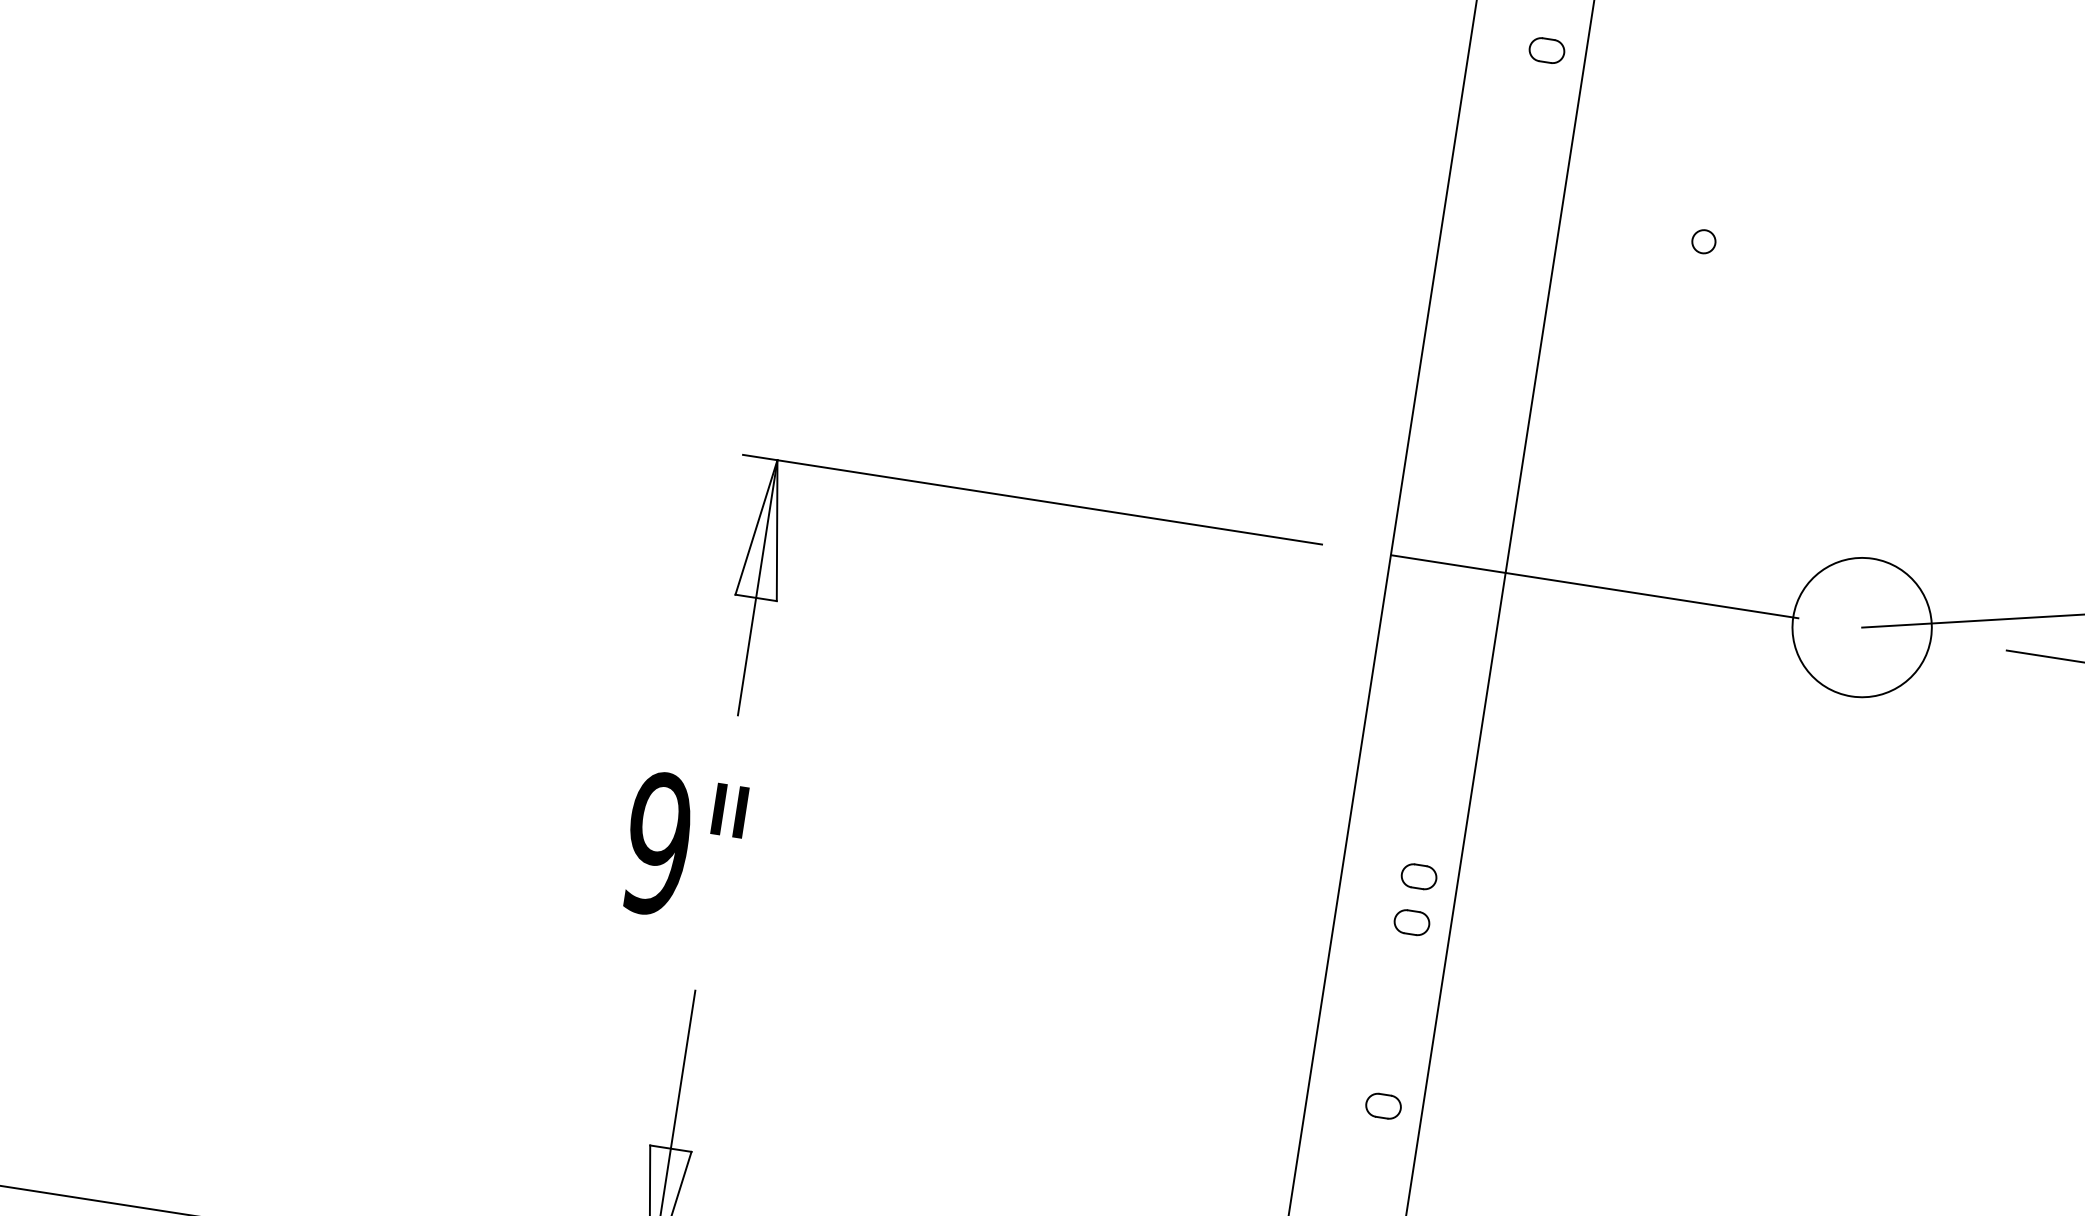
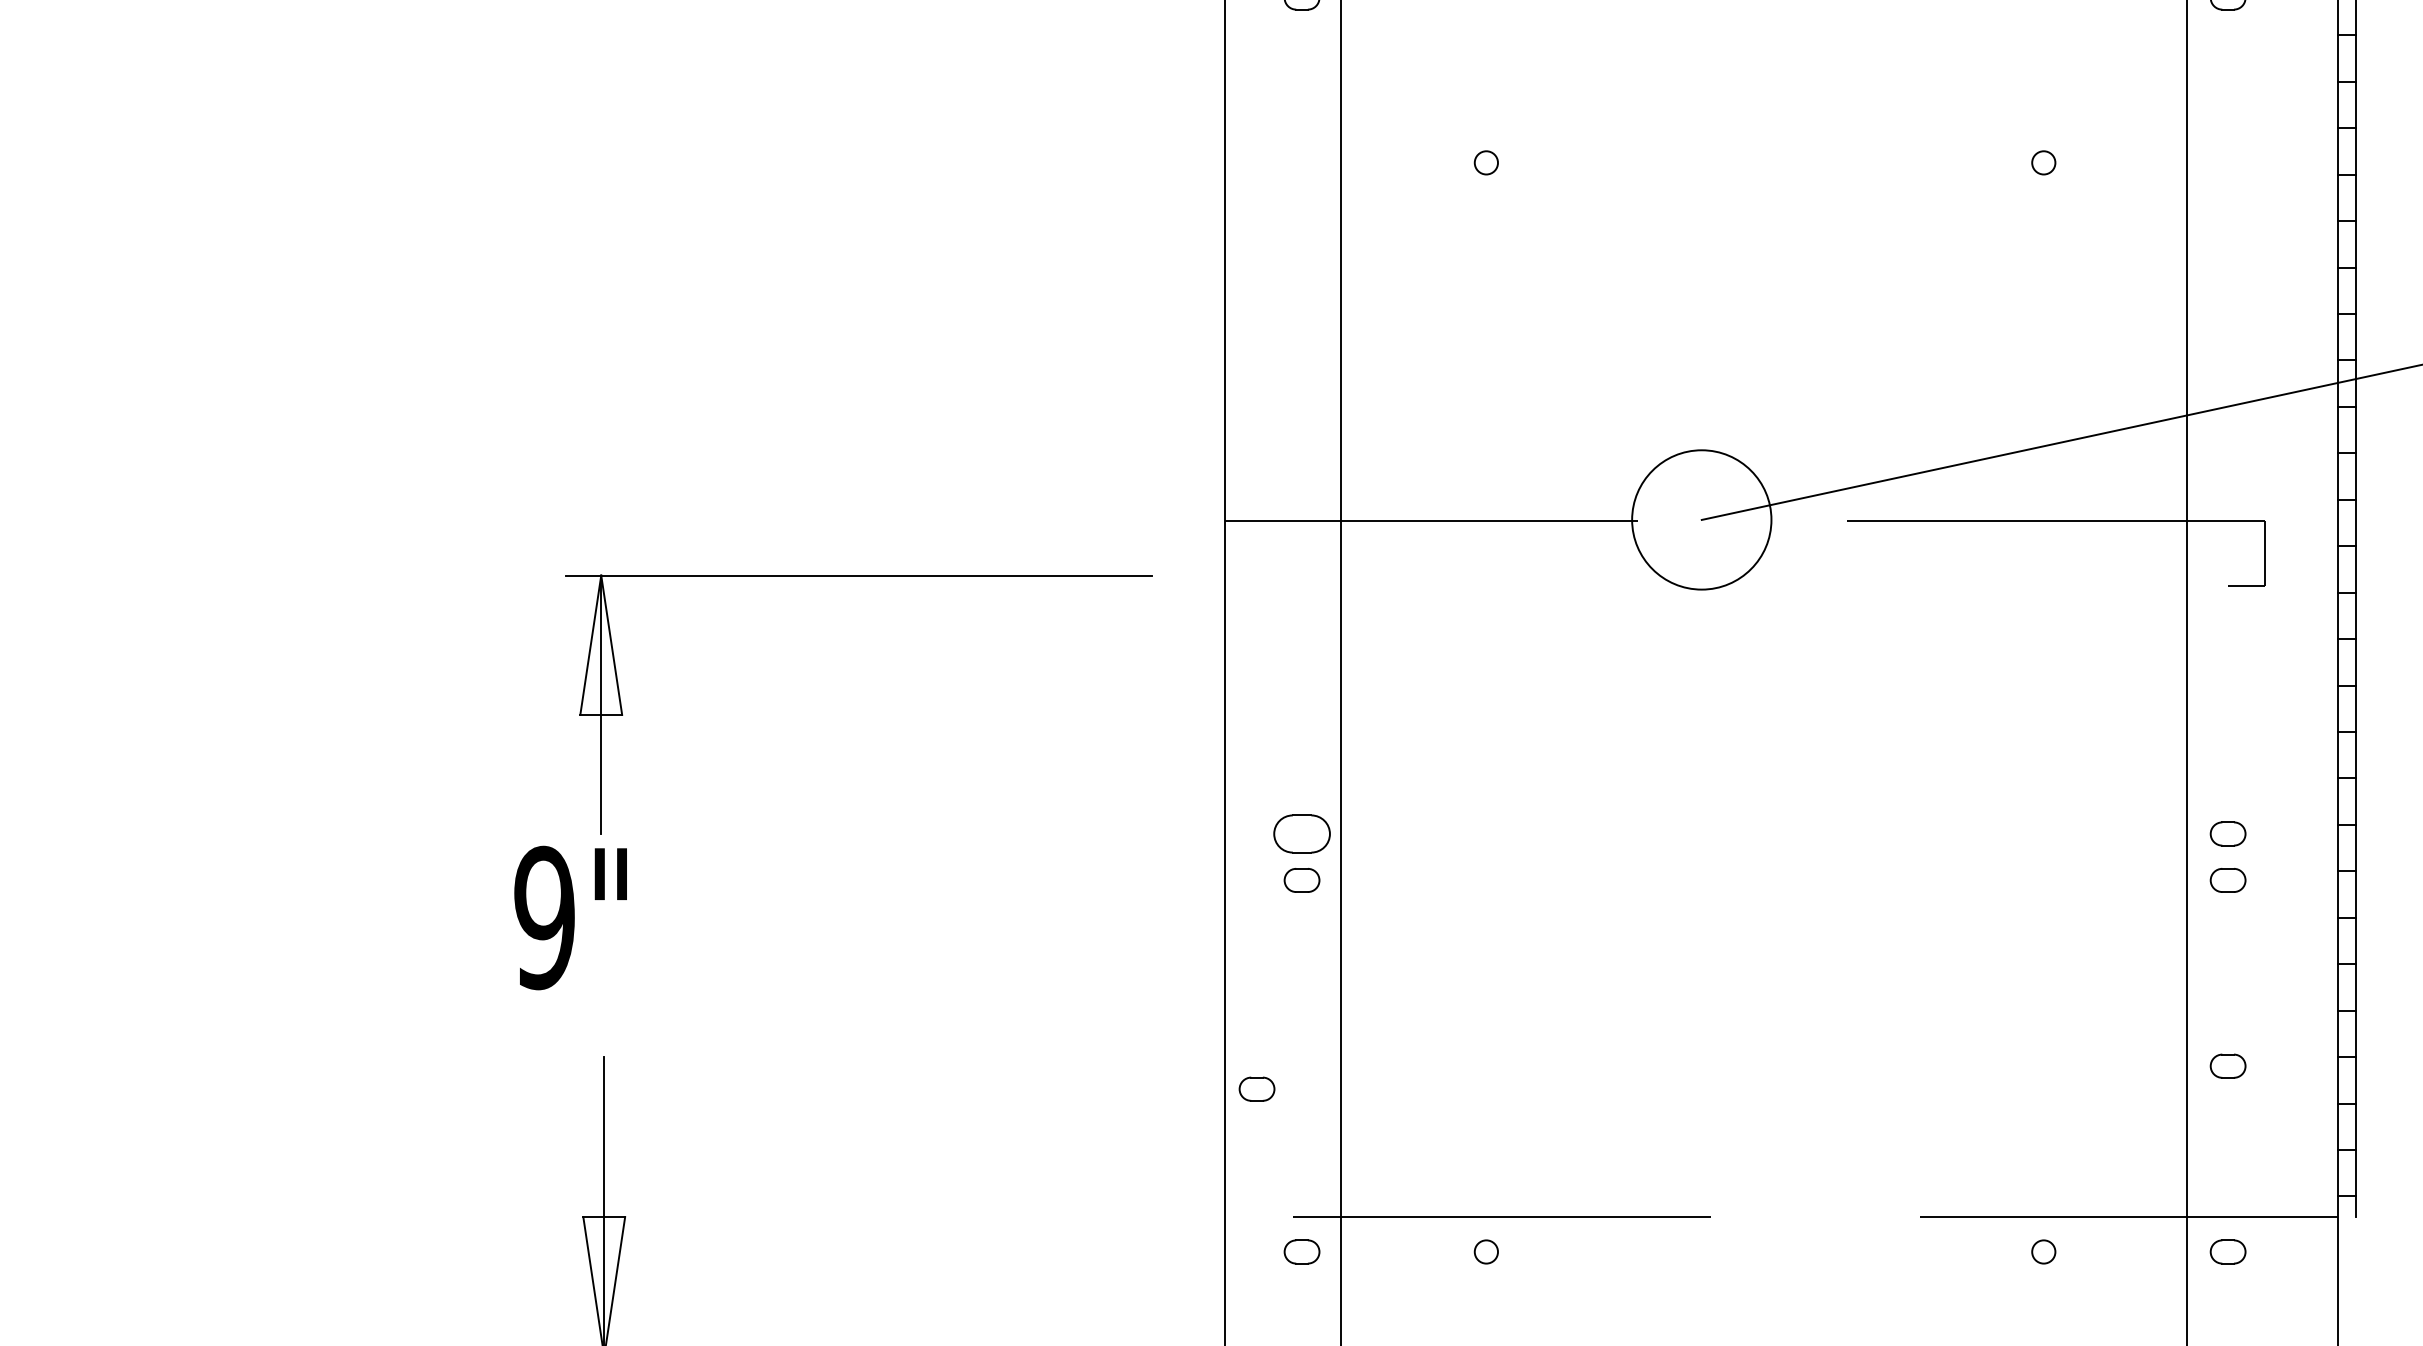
part: (1031, 500) -> (858, 576), moved
part: (1418, 876) -> (1301, 833), size x1.6
part: (1383, 1105) -> (1256, 1088), moved

